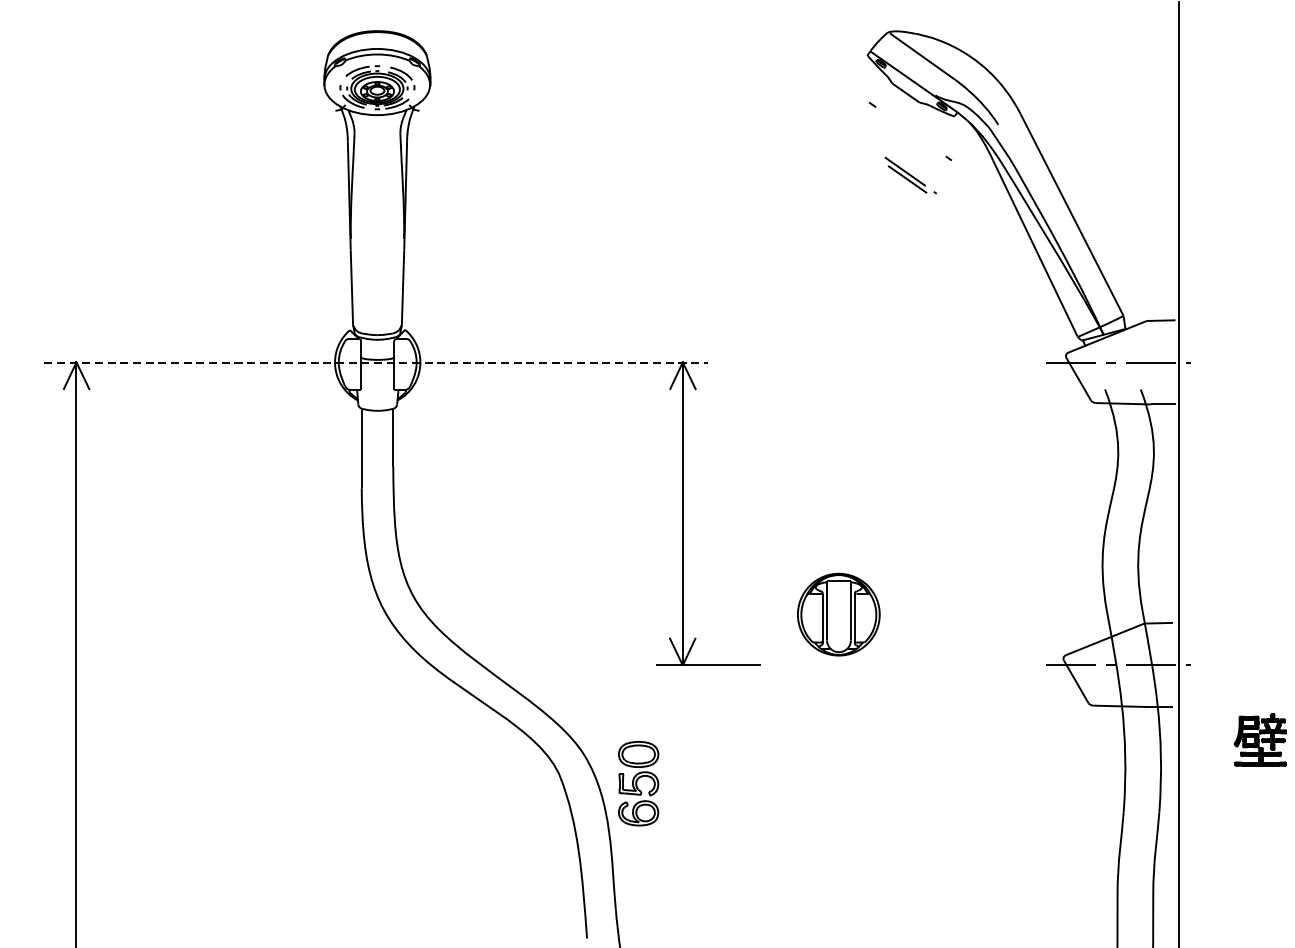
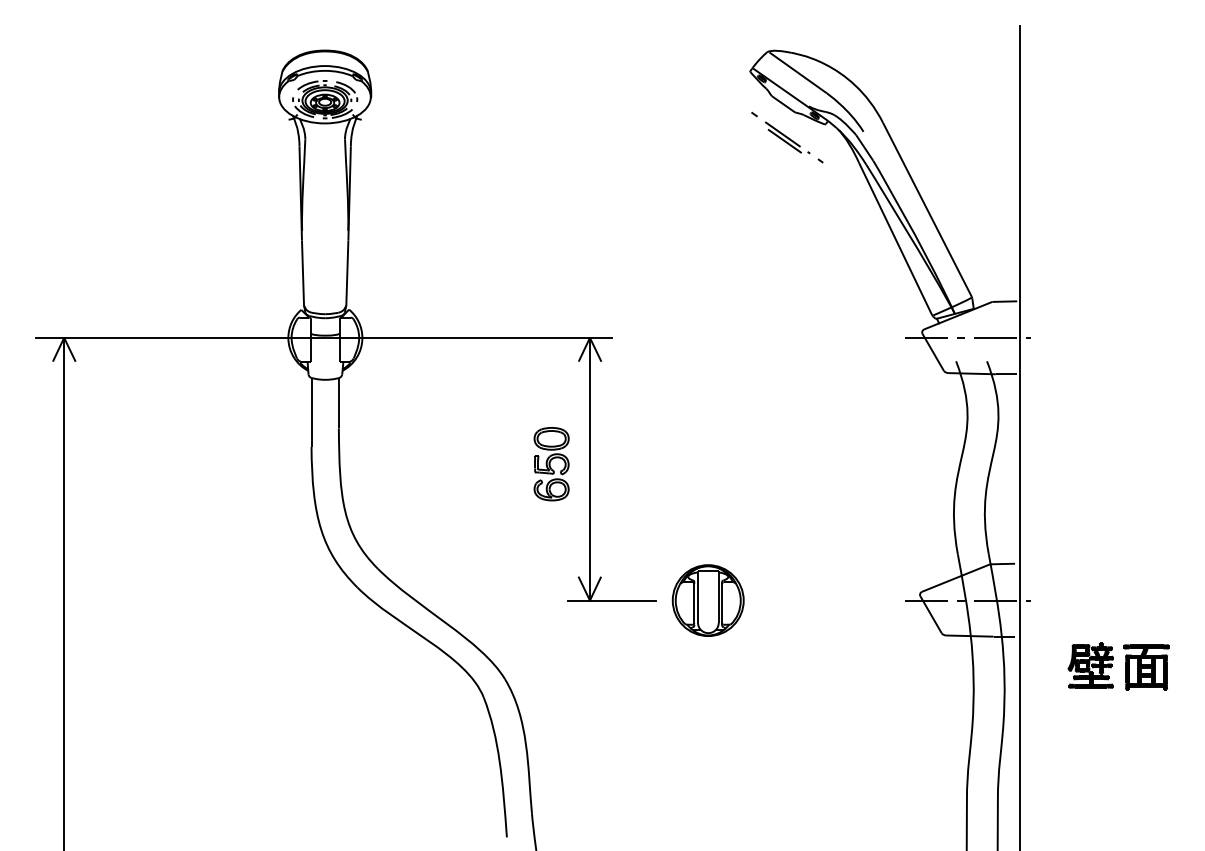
part: (910, 175) -> (787, 137), moved
line: (376, 363) -> (324, 338), dashed -> solid
part: (837, 614) -> (707, 600), moved
part: (638, 784) -> (551, 464), moved

